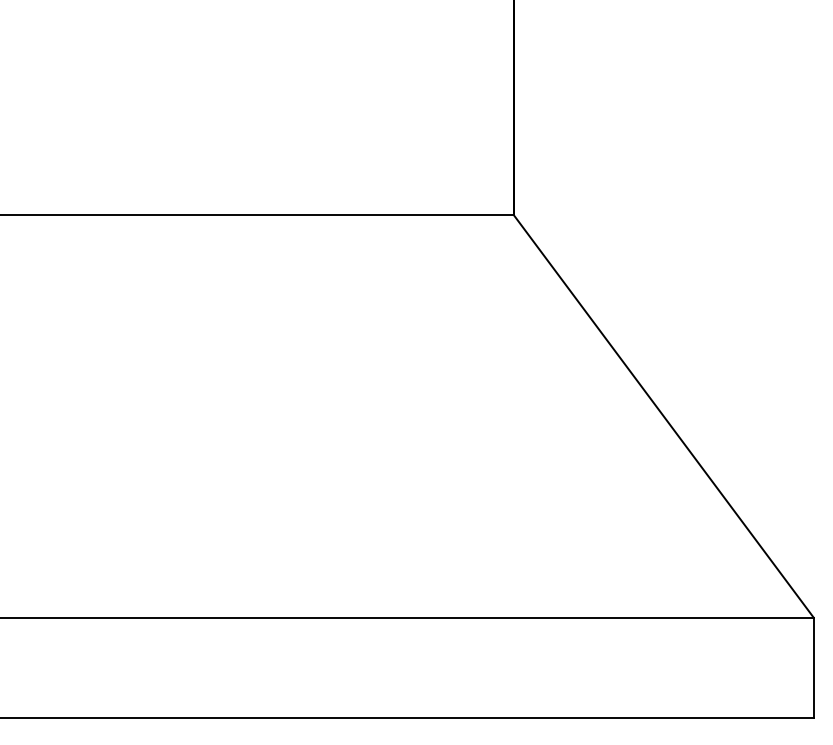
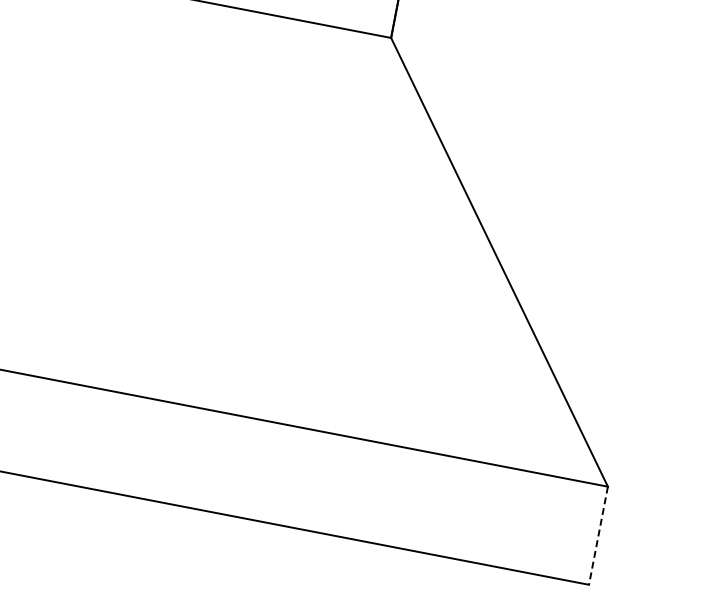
line: (813, 668) -> (598, 536), solid -> dashed

